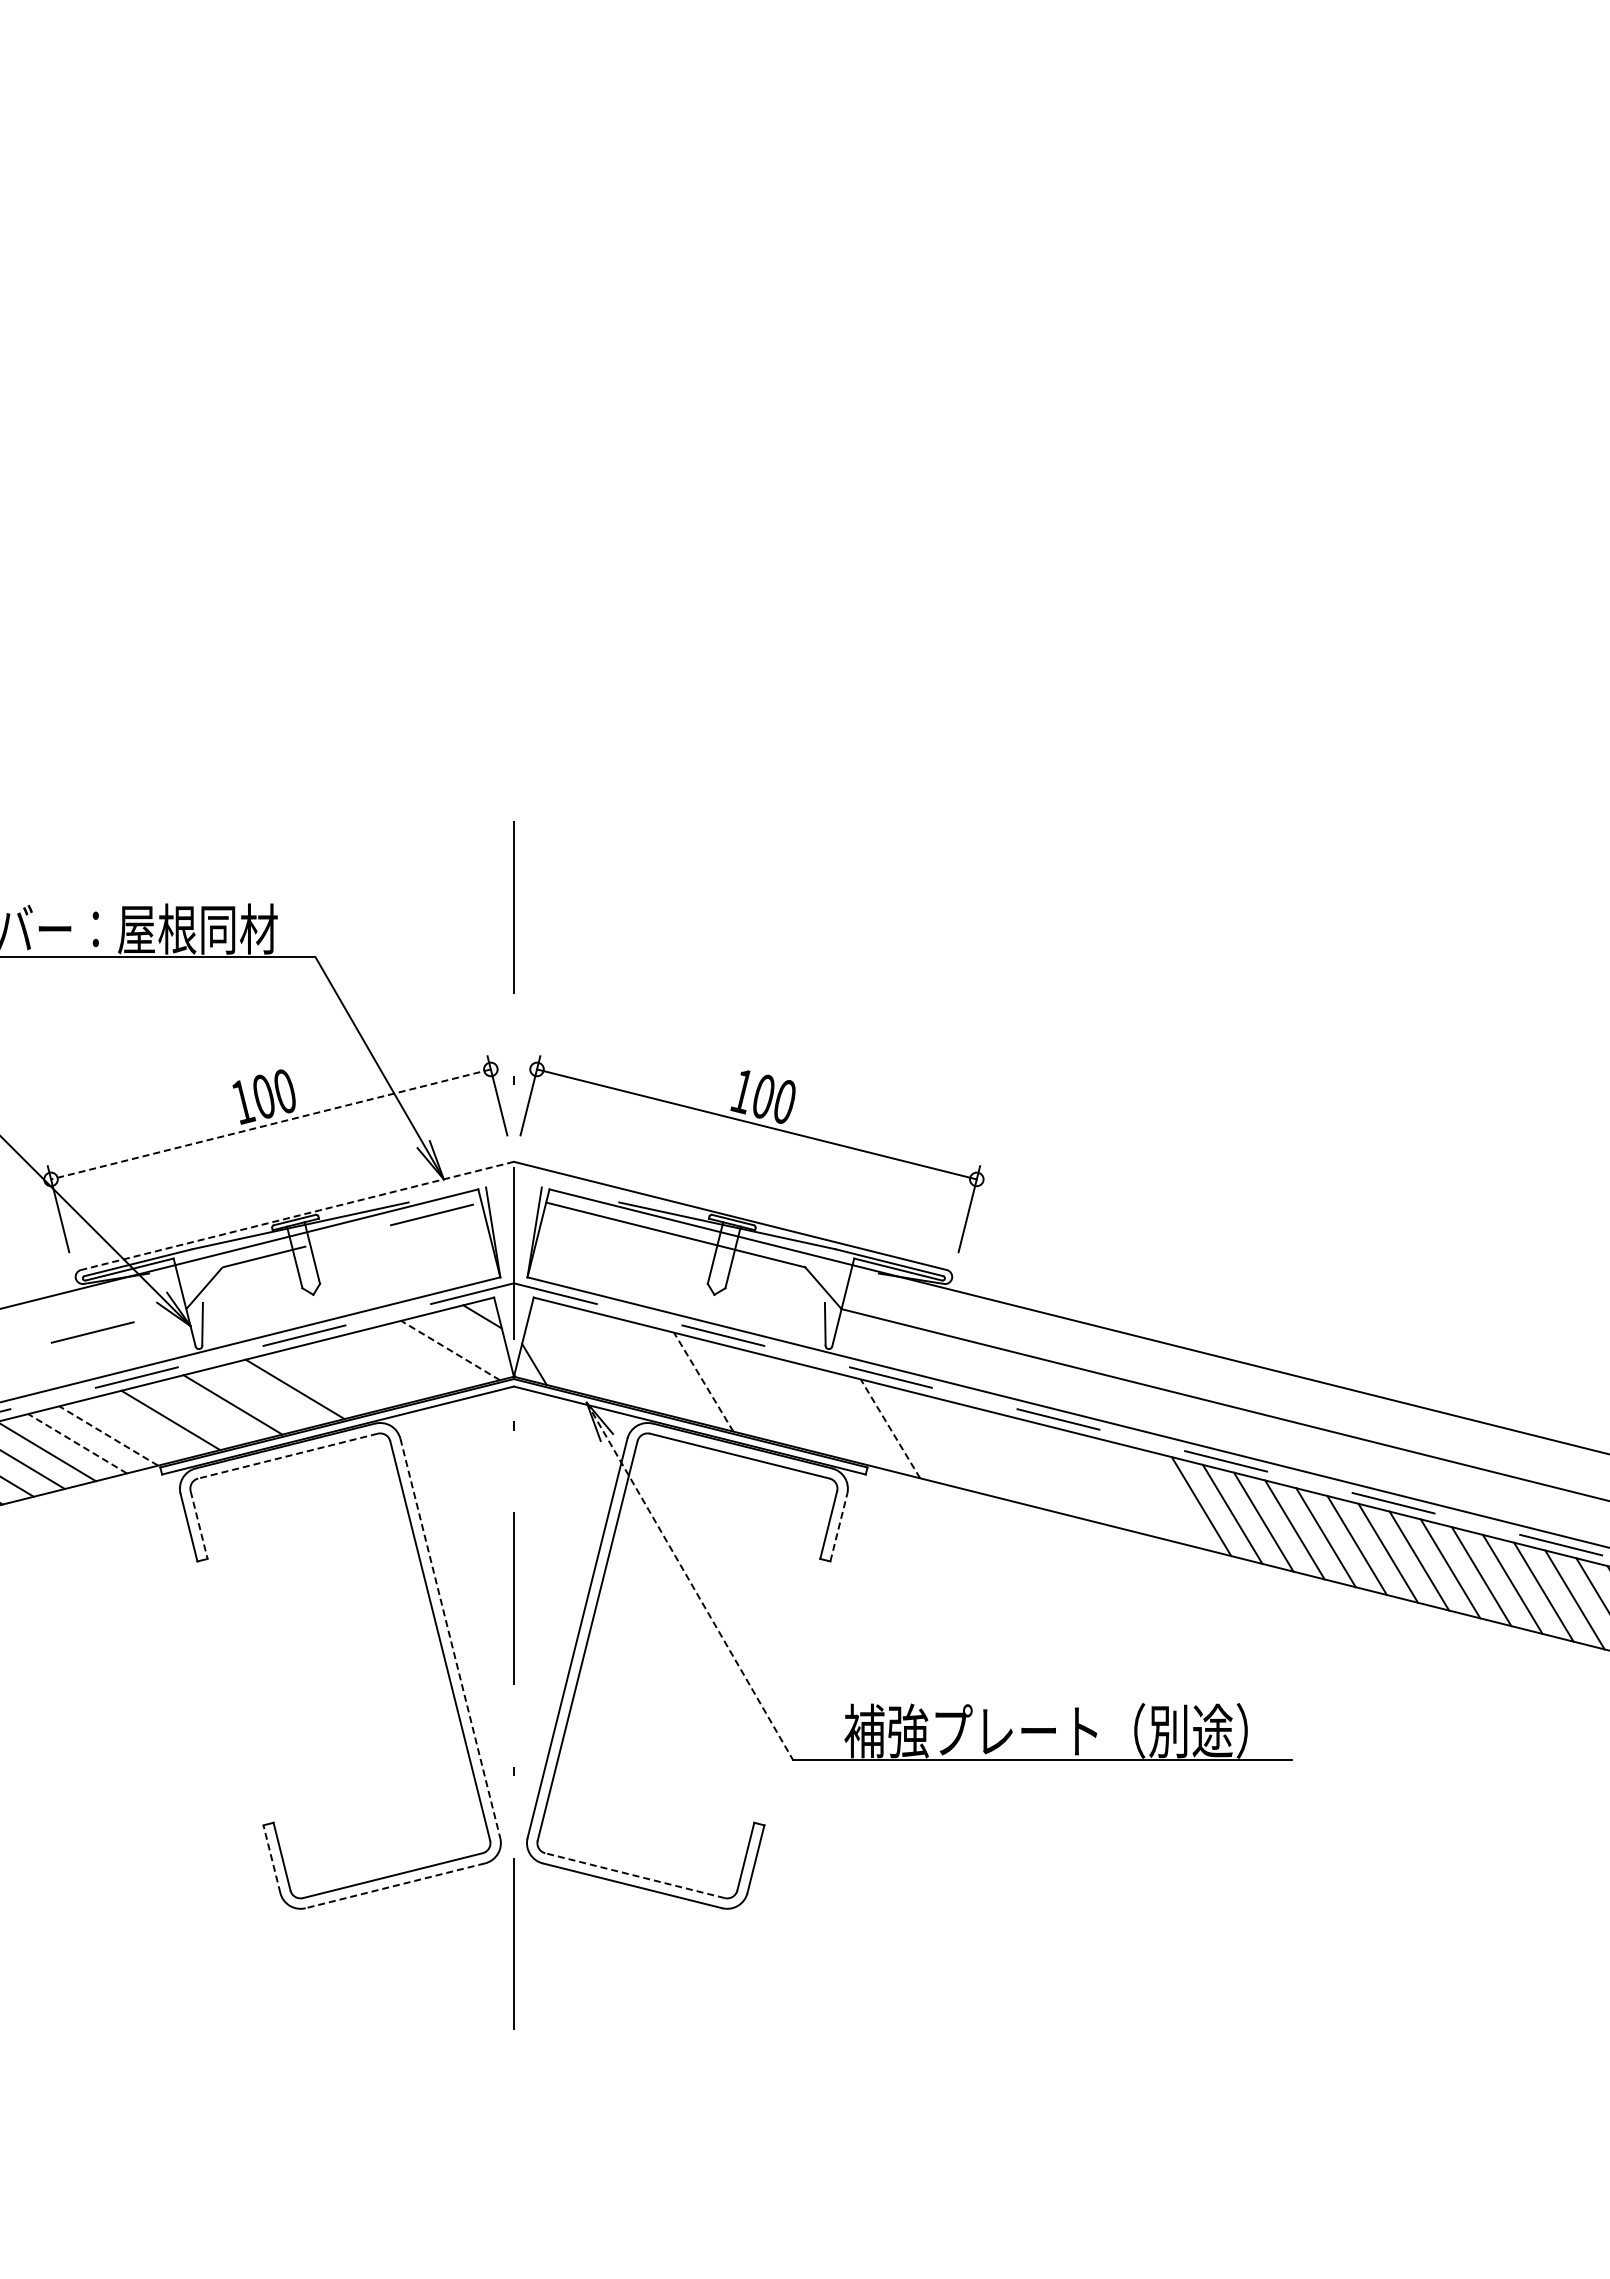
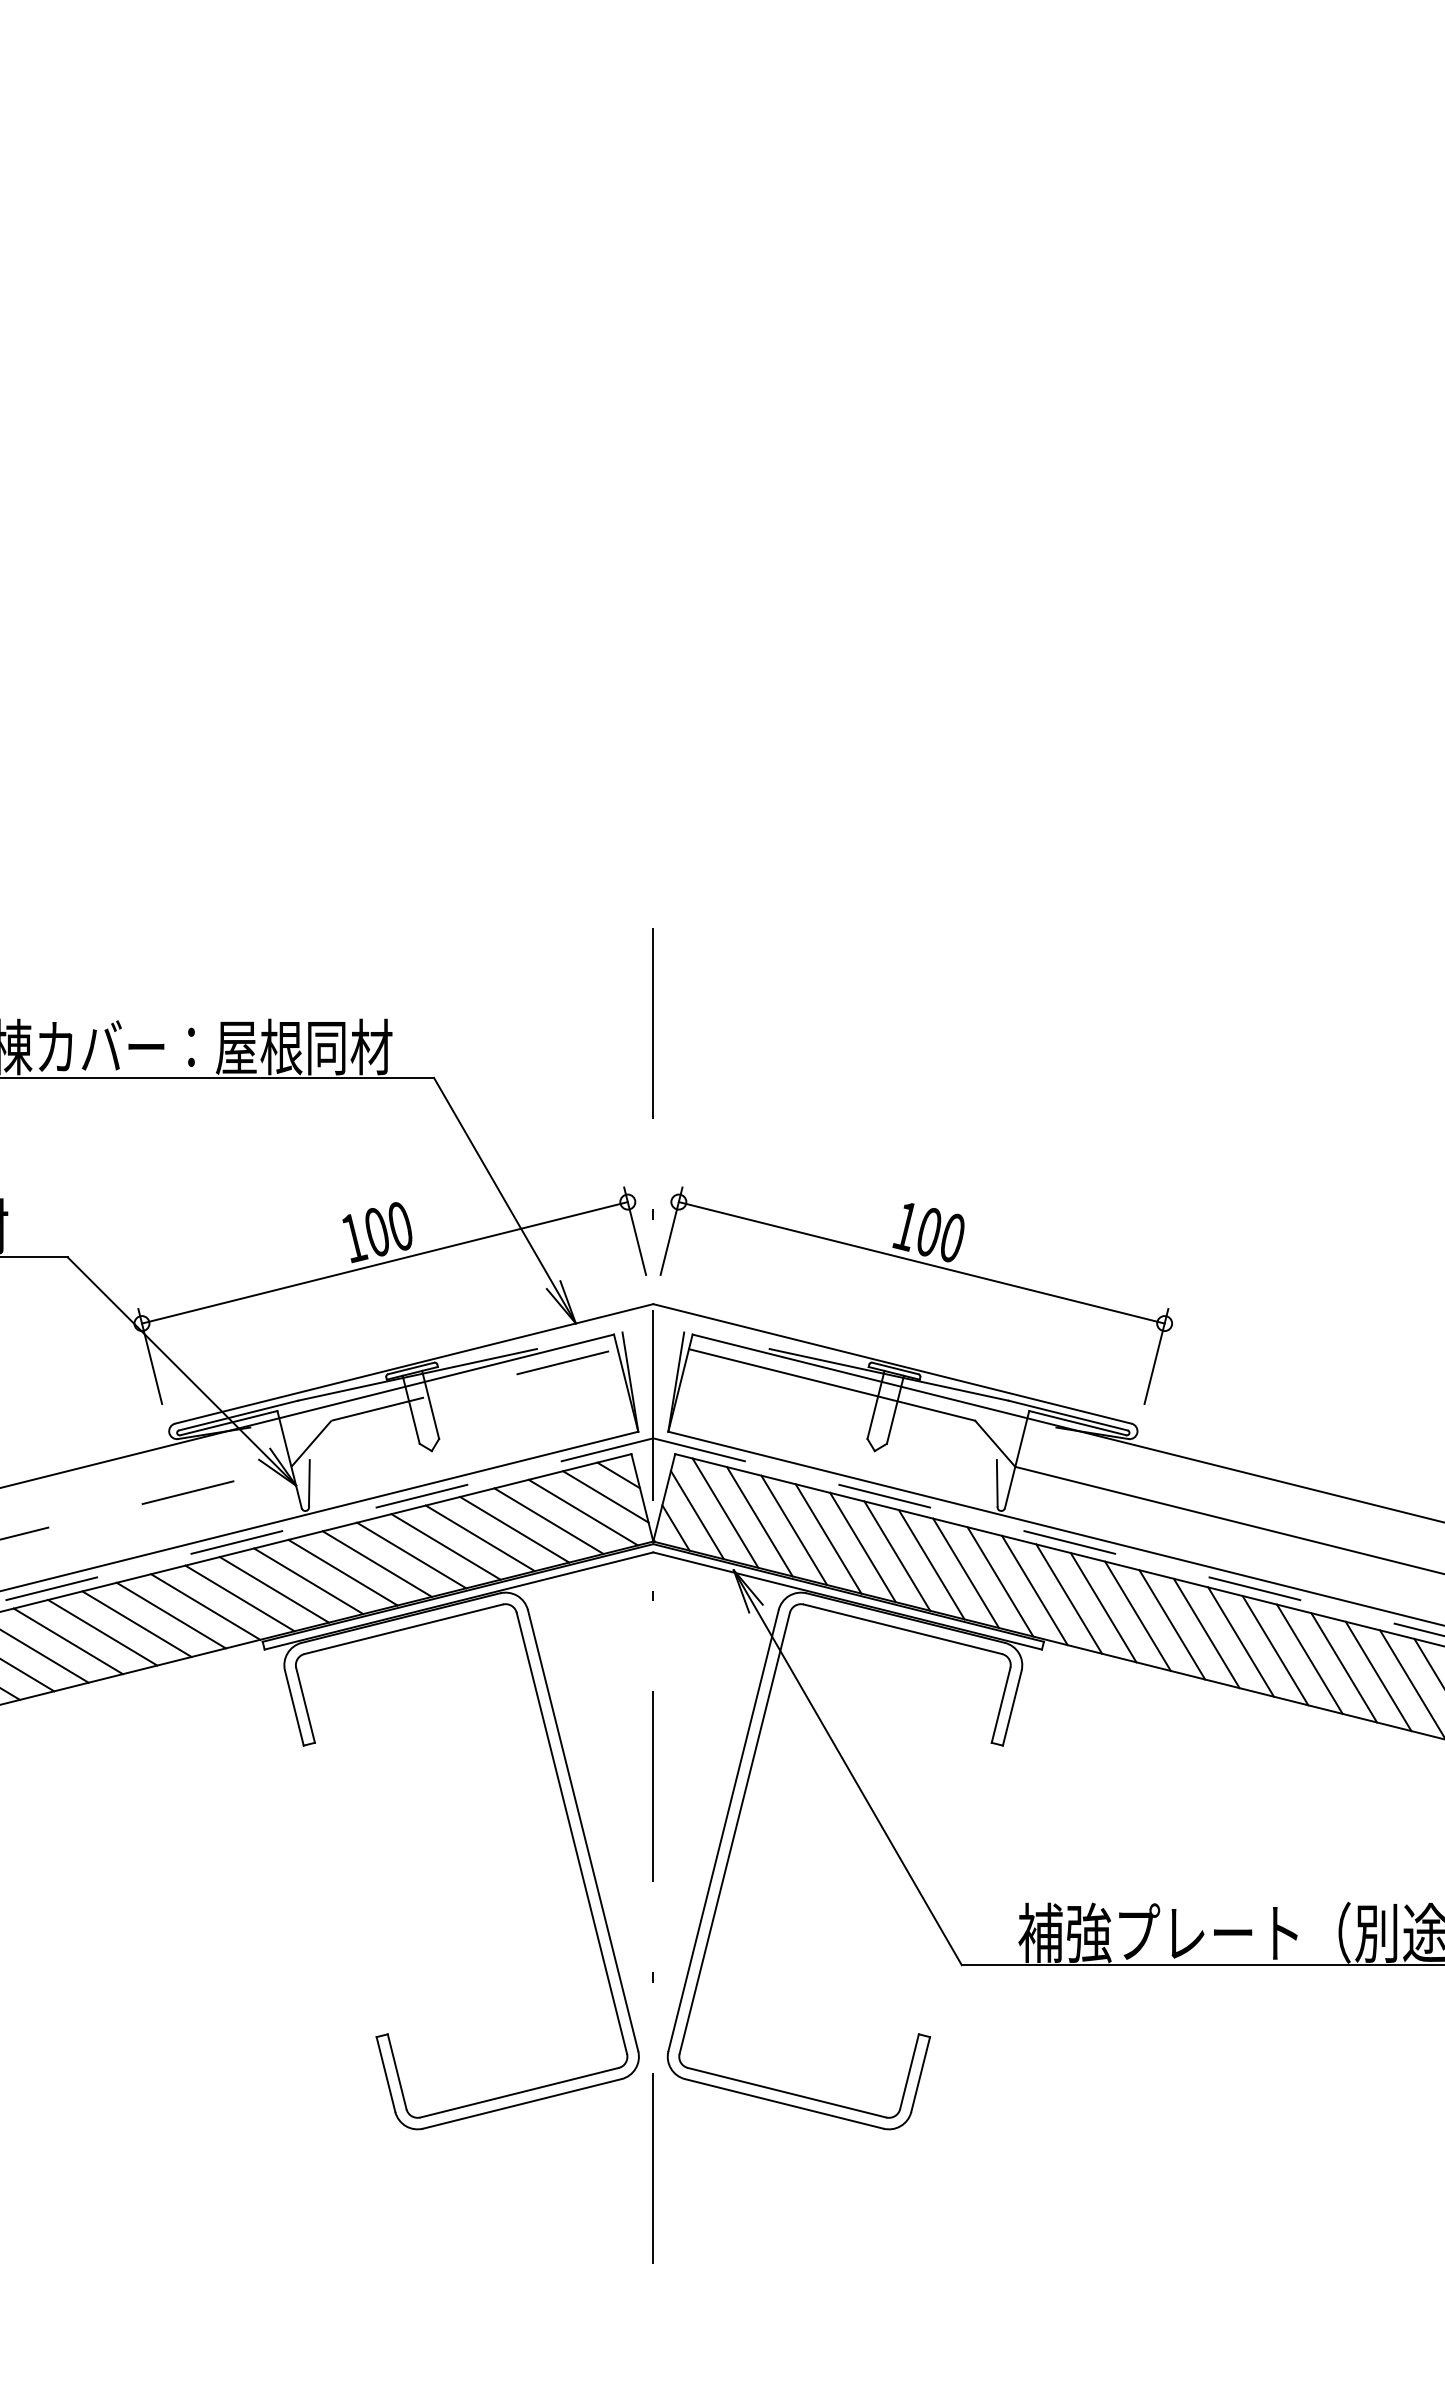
line: (270, 1124) -> (384, 1262), dashed -> solid
line: (297, 1216) -> (414, 1364), dashed -> solid
line: (470, 1336) -> (605, 1497), added
line: (450, 1350) -> (583, 1512), dashed -> solid
line: (578, 1350) -> (724, 1512), added
line: (553, 1352) -> (697, 1514), added
line: (419, 1357) -> (549, 1520), added
line: (610, 1358) -> (760, 1521), added
line: (388, 1365) -> (514, 1529), added
line: (641, 1366) -> (794, 1530), added
line: (356, 1373) -> (479, 1537), added
line: (672, 1373) -> (828, 1537), added
line: (325, 1381) -> (445, 1546), added
line: (703, 1382) -> (862, 1547), dashed -> solid
line: (734, 1389) -> (896, 1555), added
line: (263, 1396) -> (376, 1563), added
line: (765, 1397) -> (931, 1564), added
line: (796, 1404) -> (965, 1572), added
line: (201, 1412) -> (308, 1581), added
line: (827, 1412) -> (999, 1581), added
line: (859, 1420) -> (1035, 1589), added
line: (139, 1427) -> (239, 1597), added
line: (890, 1428) -> (1069, 1598), dashed -> solid
line: (108, 1435) -> (205, 1606), dashed -> solid
line: (921, 1436) -> (1103, 1607), added
line: (77, 1443) -> (171, 1615), dashed -> solid
line: (952, 1443) -> (1137, 1615), added
line: (983, 1451) -> (1172, 1624), added
line: (287, 1456) -> (403, 1629), dashed -> solid
line: (1014, 1459) -> (1206, 1632), added
line: (1045, 1467) -> (1240, 1641), added
line: (1076, 1475) -> (1274, 1650), added
line: (1107, 1482) -> (1309, 1658), added
line: (1139, 1490) -> (1344, 1667), added
line: (1170, 1498) -> (1378, 1676), added
line: (199, 1525) -> (305, 1705), dashed -> solid
line: (838, 1527) -> (1011, 1708), dashed -> solid
line: (690, 1581) -> (848, 1767), dashed -> solid
line: (450, 1638) -> (583, 1830), dashed -> solid
line: (271, 1859) -> (385, 2074), dashed -> solid
line: (634, 1875) -> (786, 2092), dashed -> solid
line: (394, 1885) -> (521, 2103), dashed -> solid

